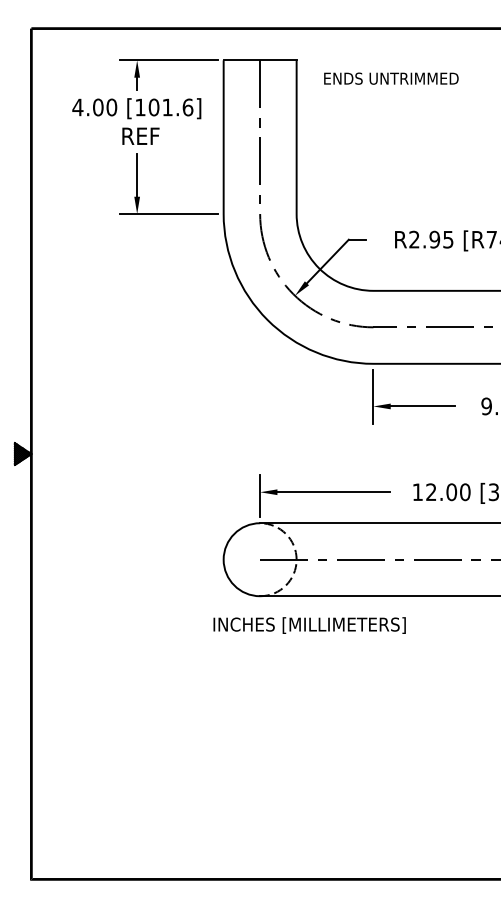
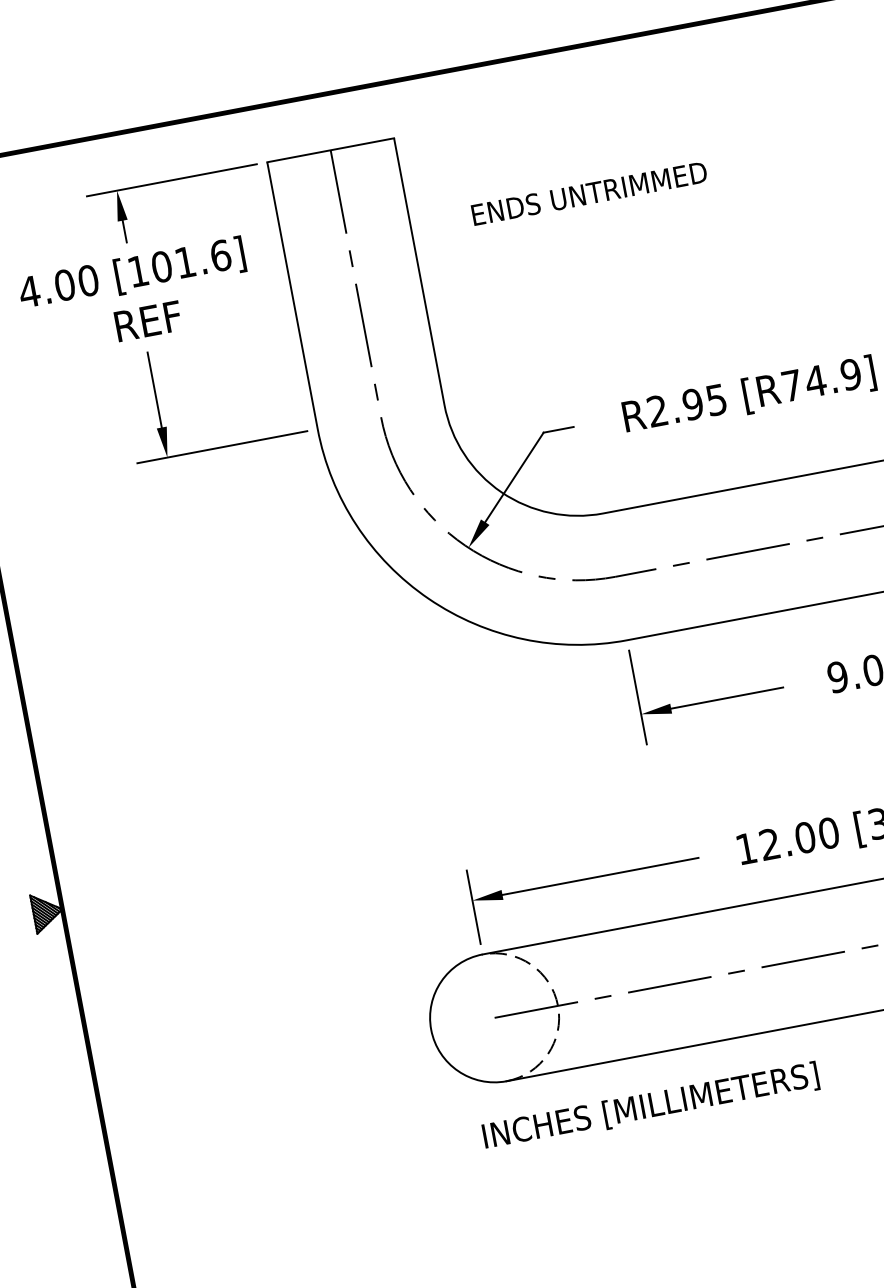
text: (391, 78) -> (589, 193), moved
text: (309, 625) -> (650, 1106), moved

